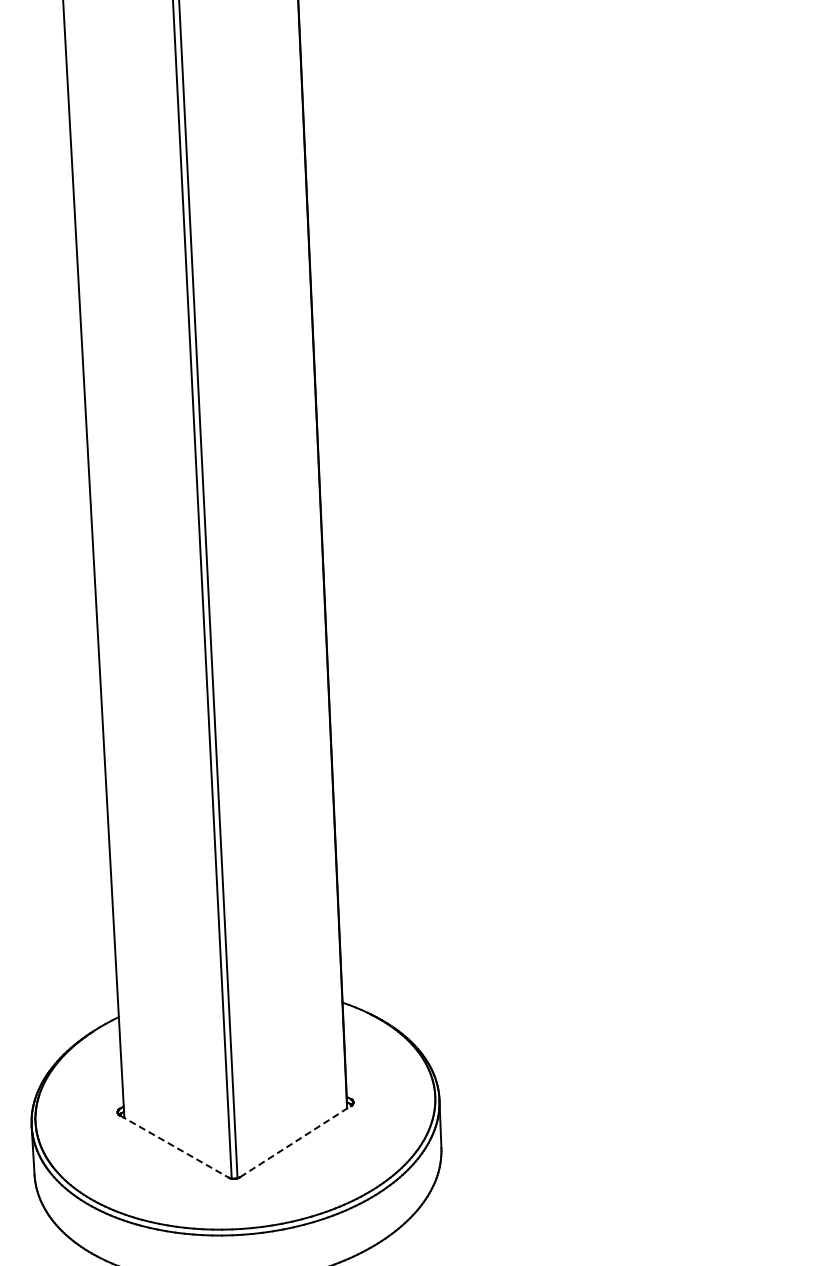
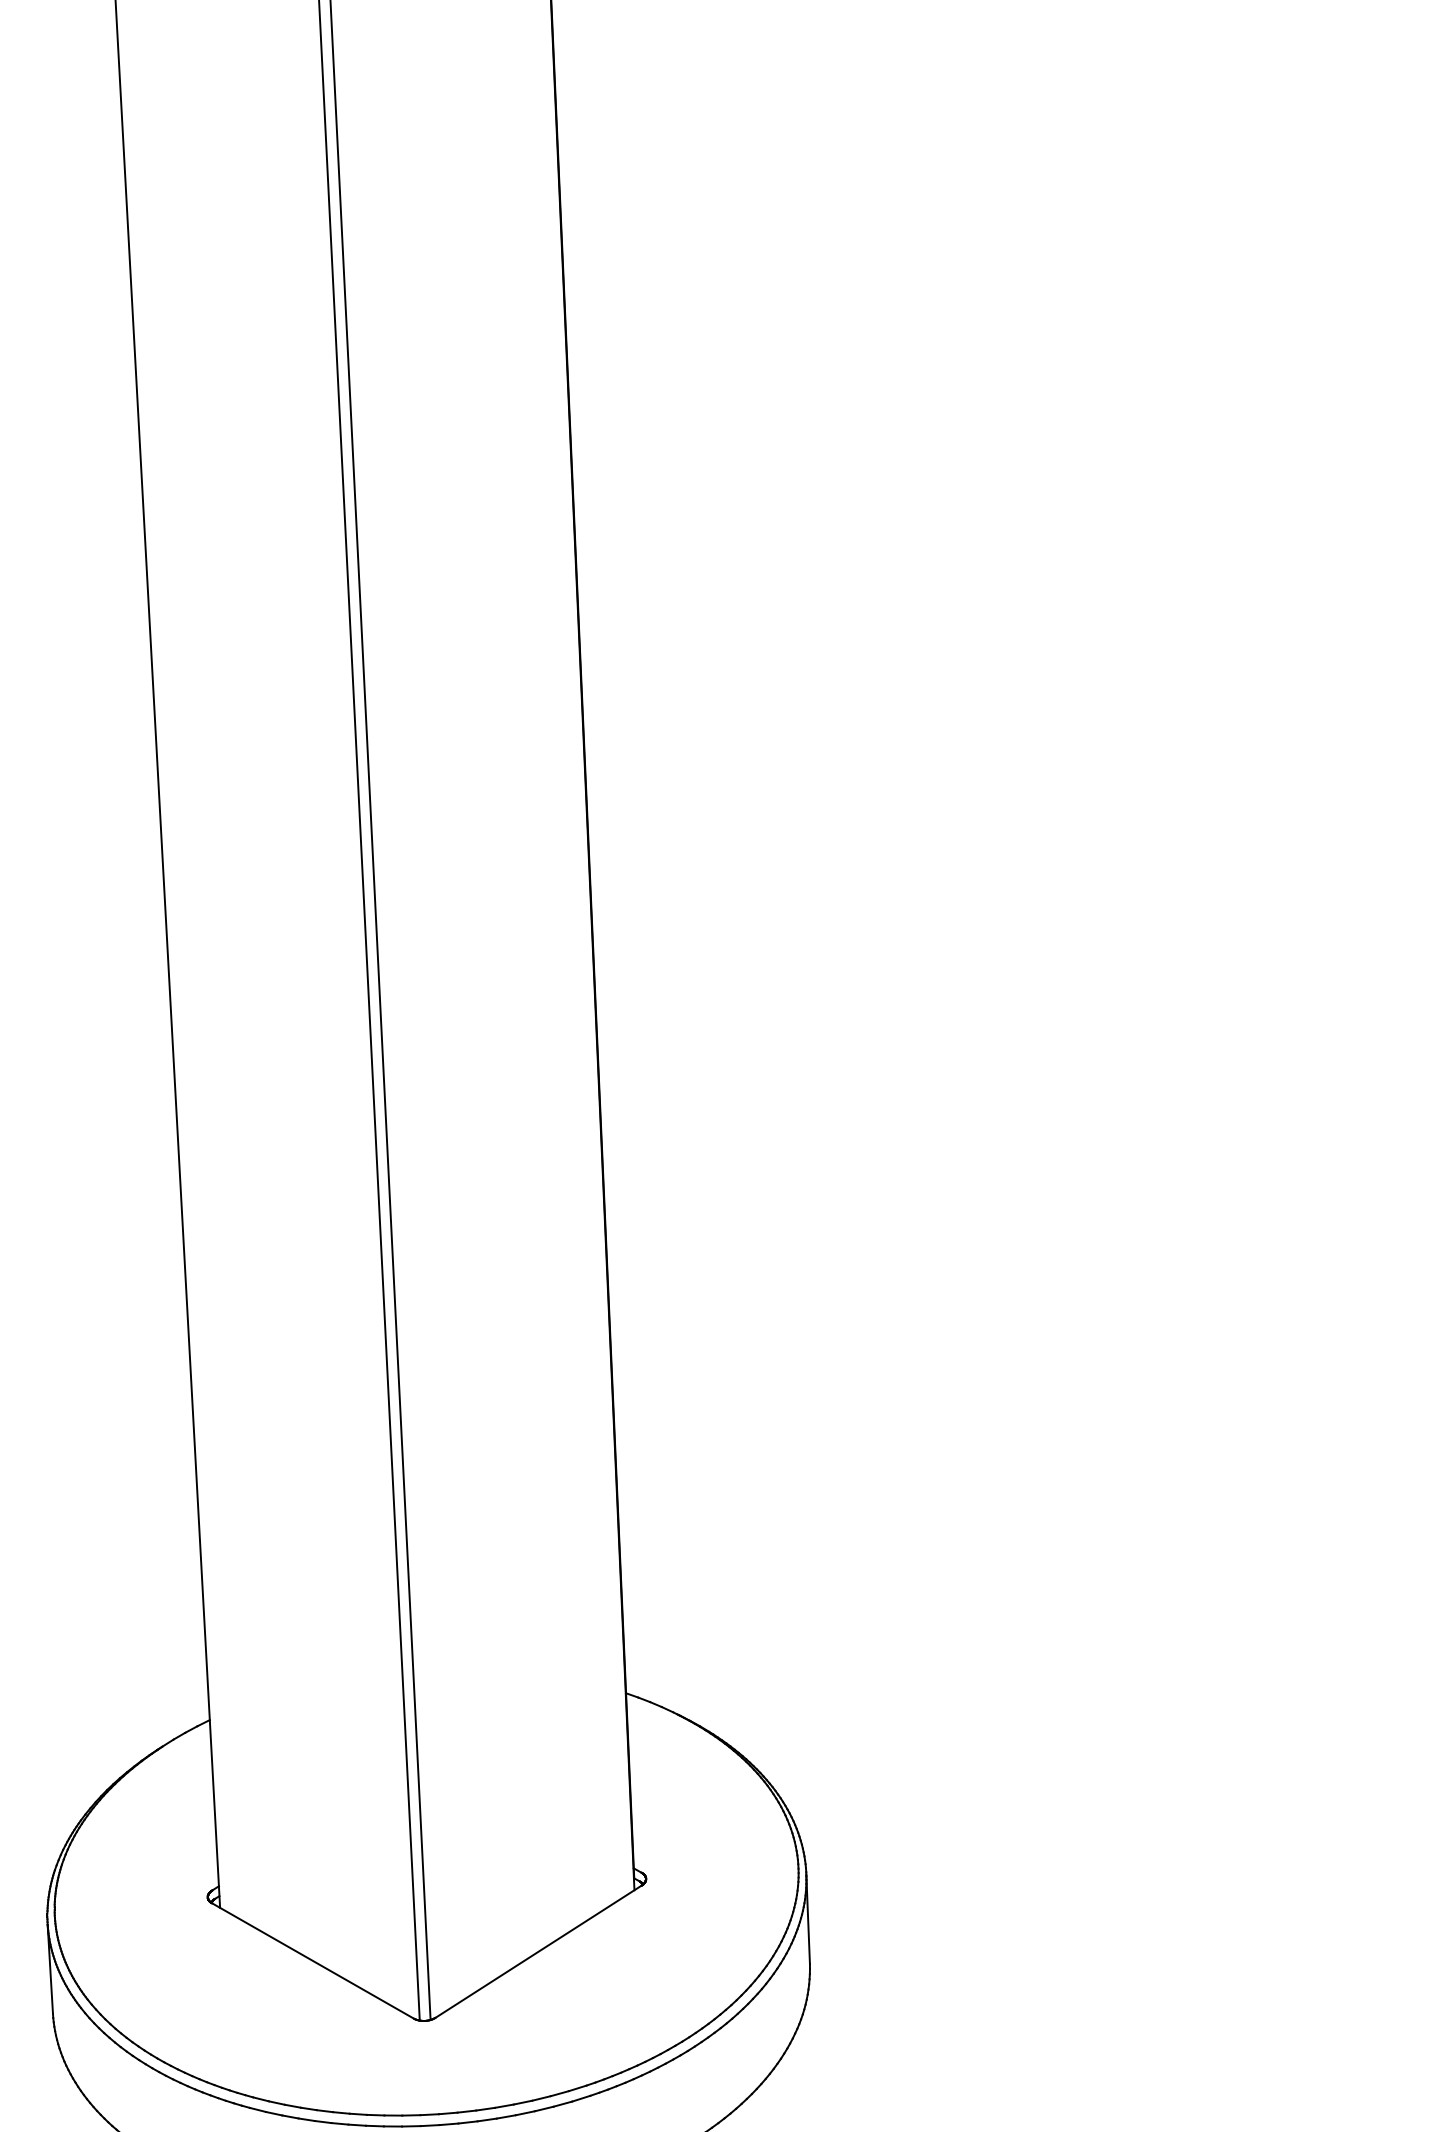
line: (295, 1141) -> (538, 1951), dashed -> solid
line: (174, 1146) -> (313, 1960), dashed -> solid

